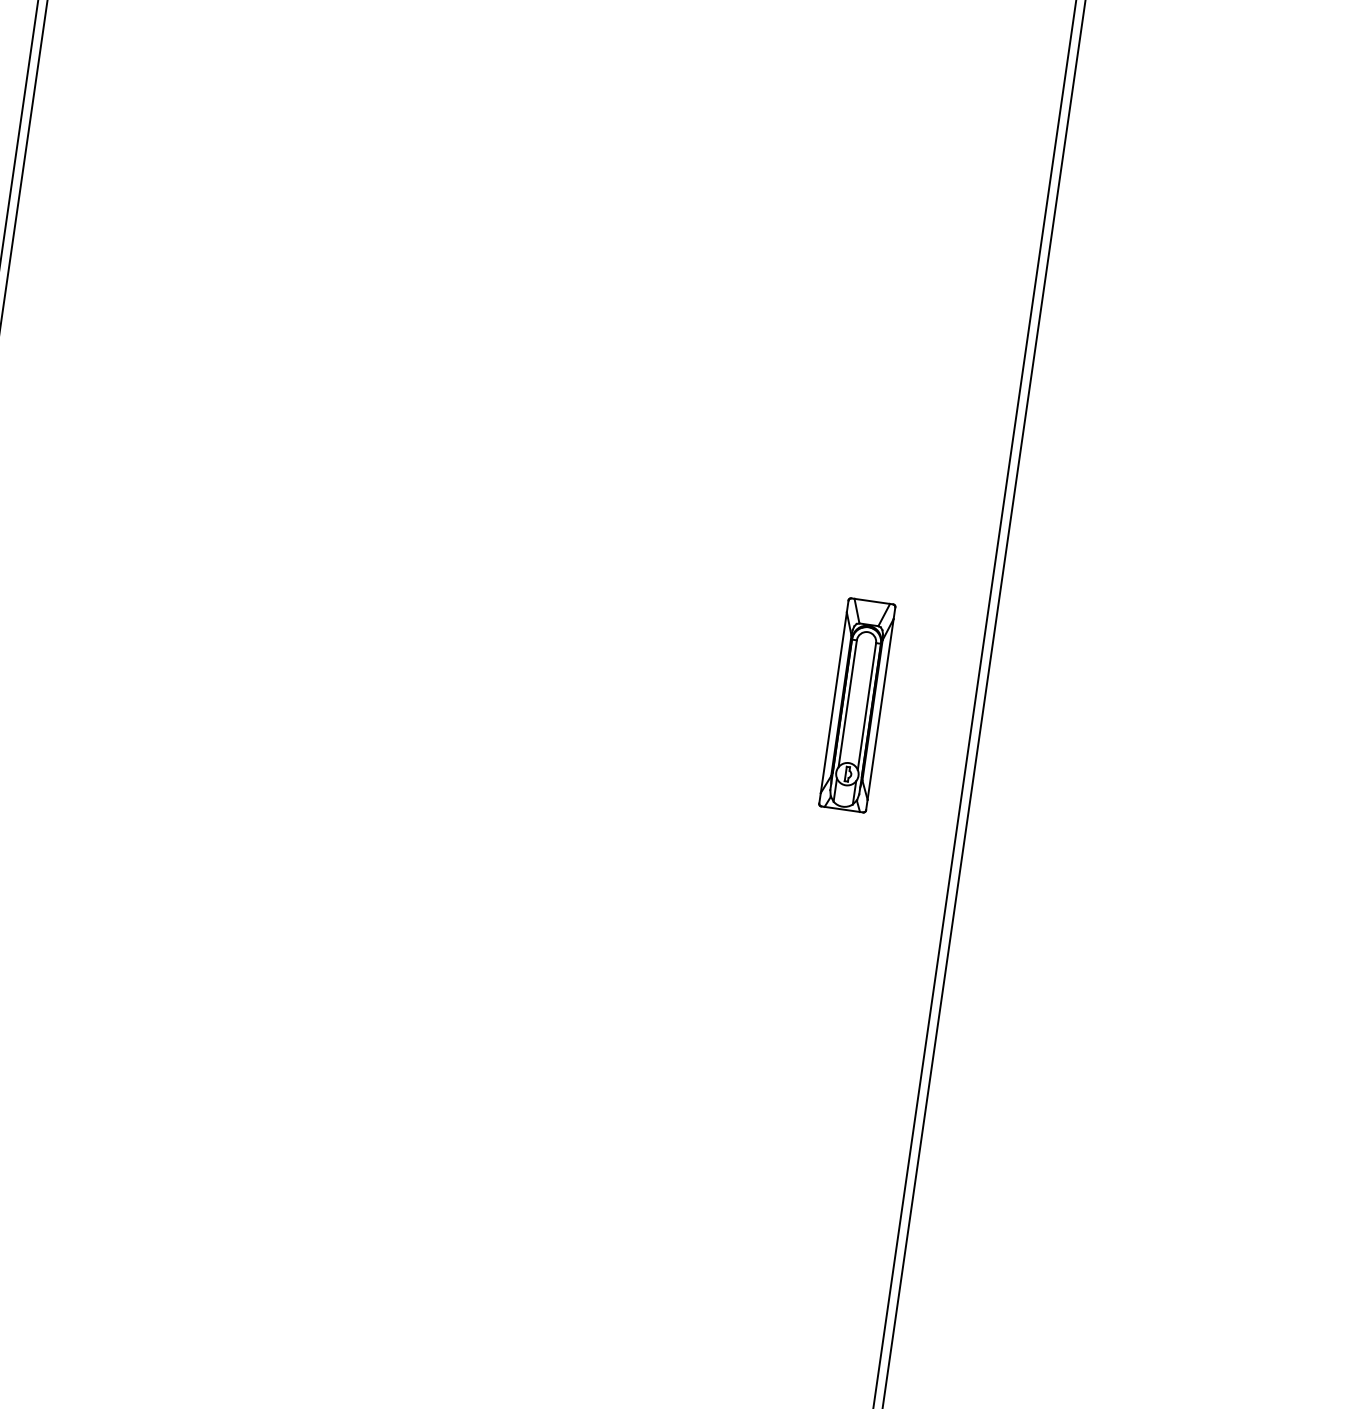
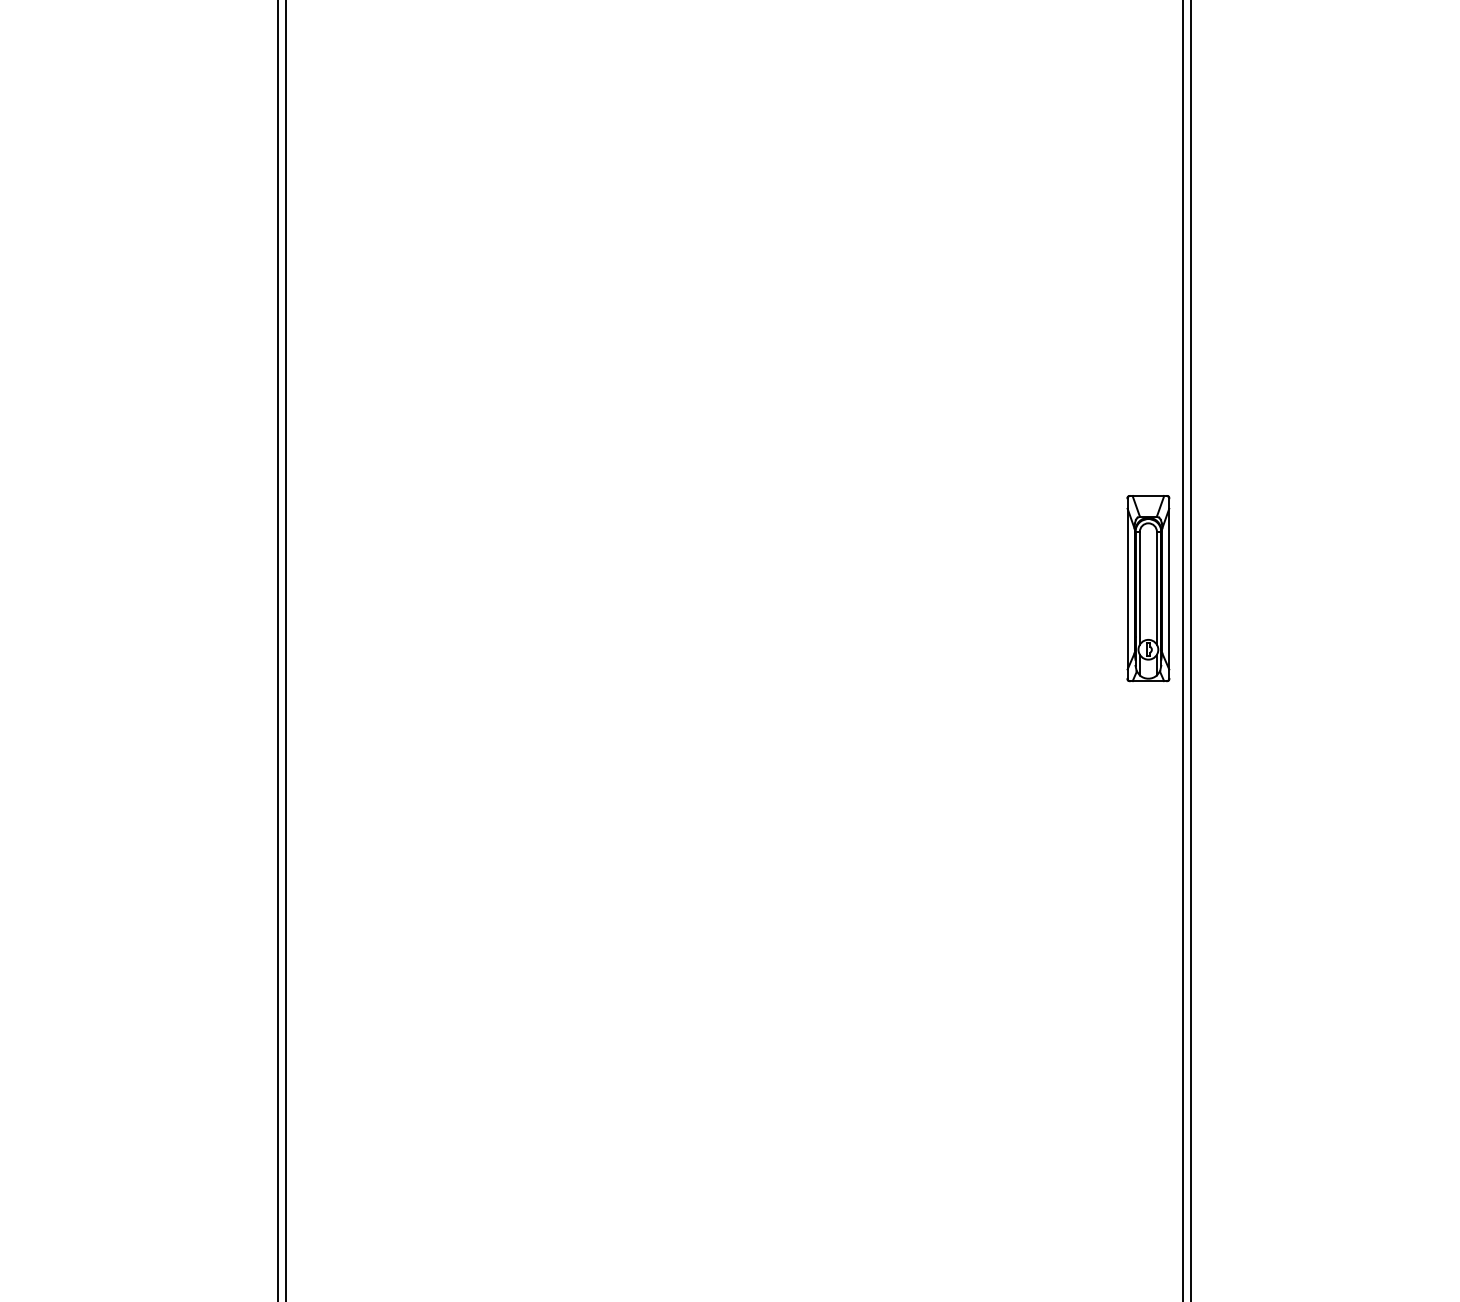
part: (857, 705) -> (1148, 588), moved

